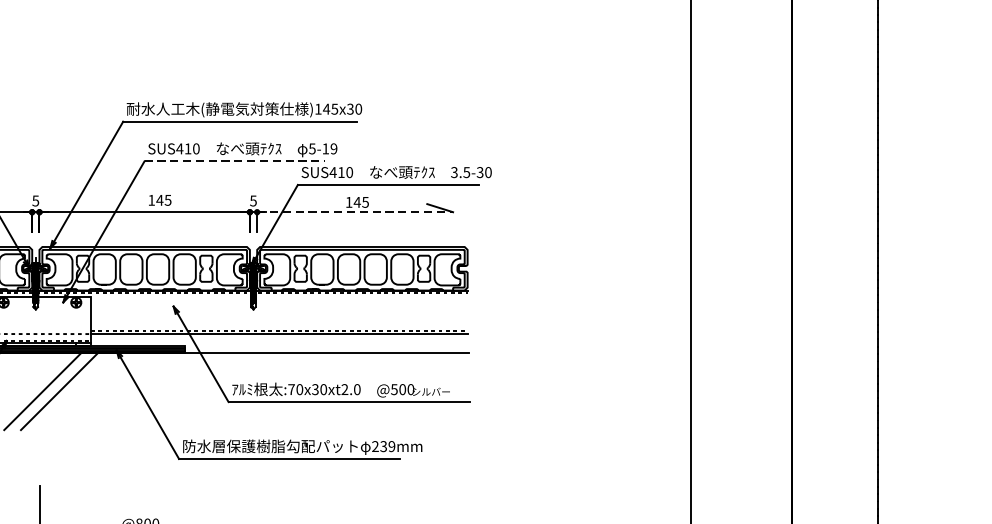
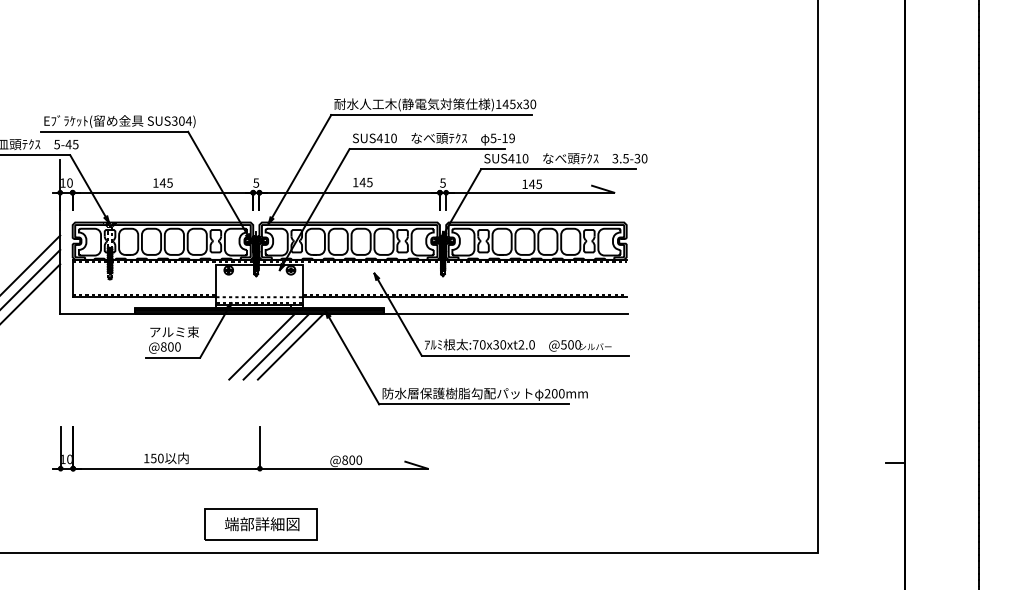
line: (235, 161) -> (427, 149), dashed -> solid
line: (355, 211) -> (530, 192), dashed -> solid
line: (75, 391) -> (290, 346), added
text: (386, 446) -> (557, 393), 239mm -> 200mm

